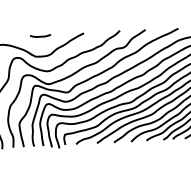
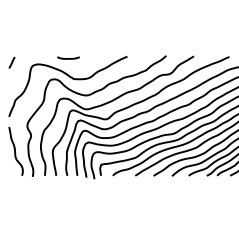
line: (40, 36) -> (68, 58), moved

